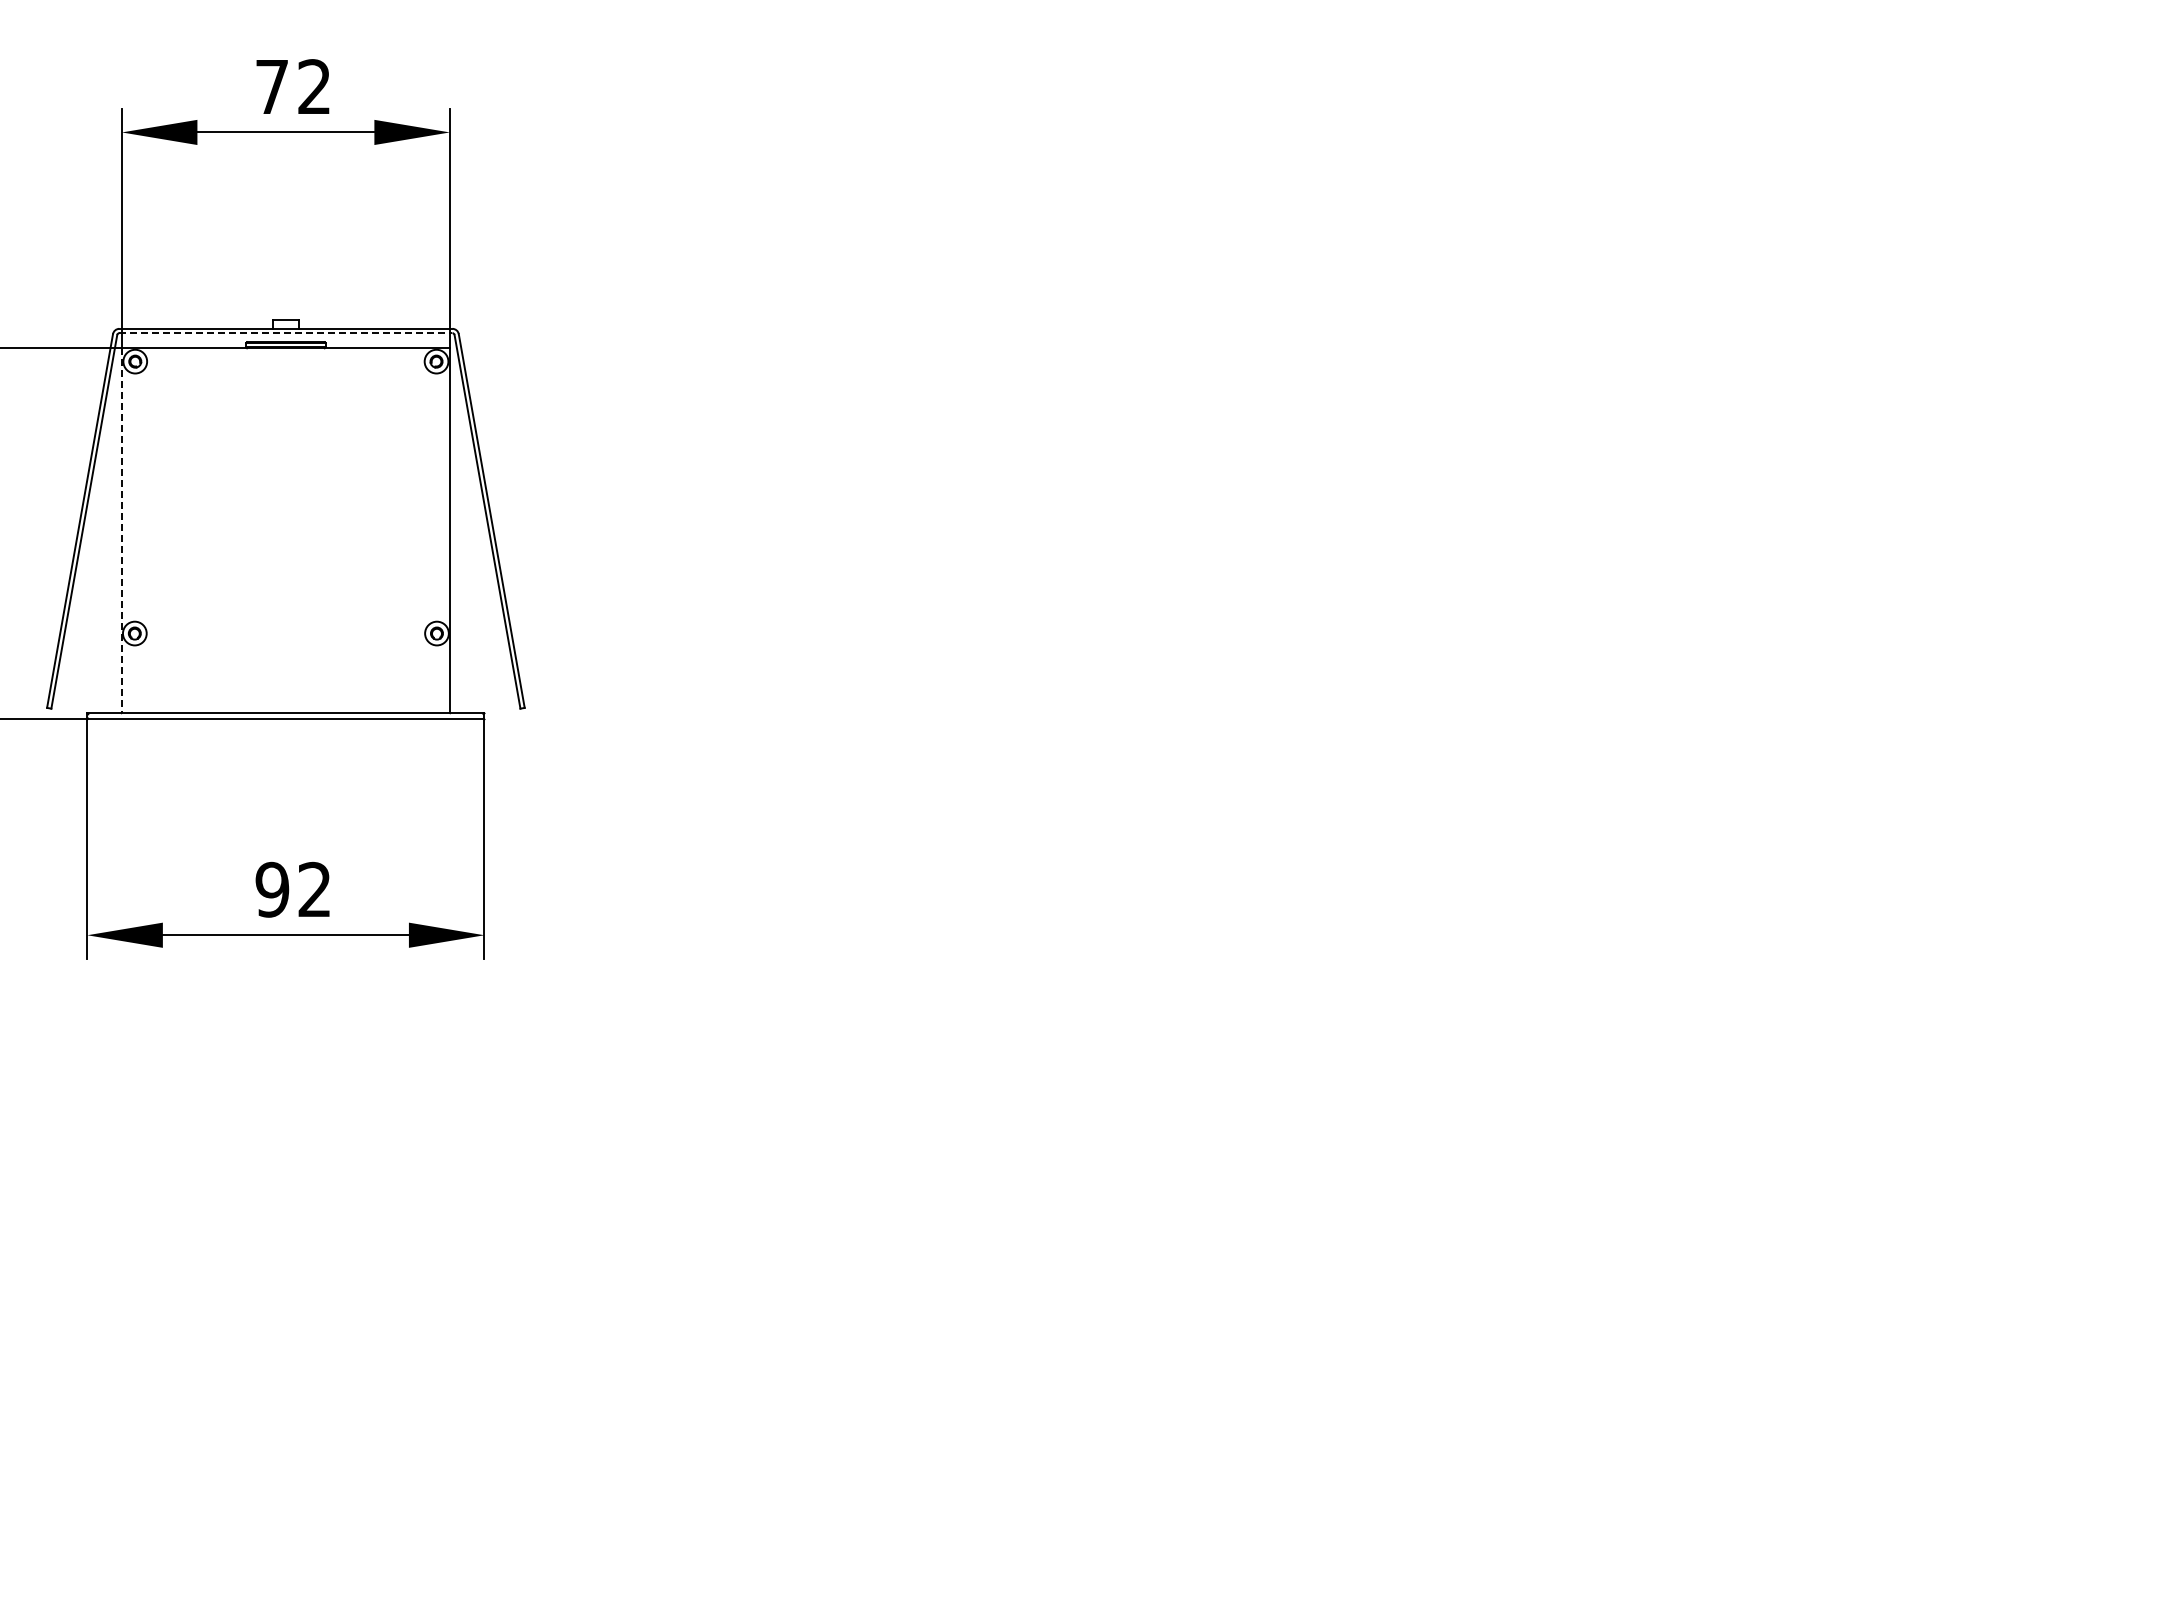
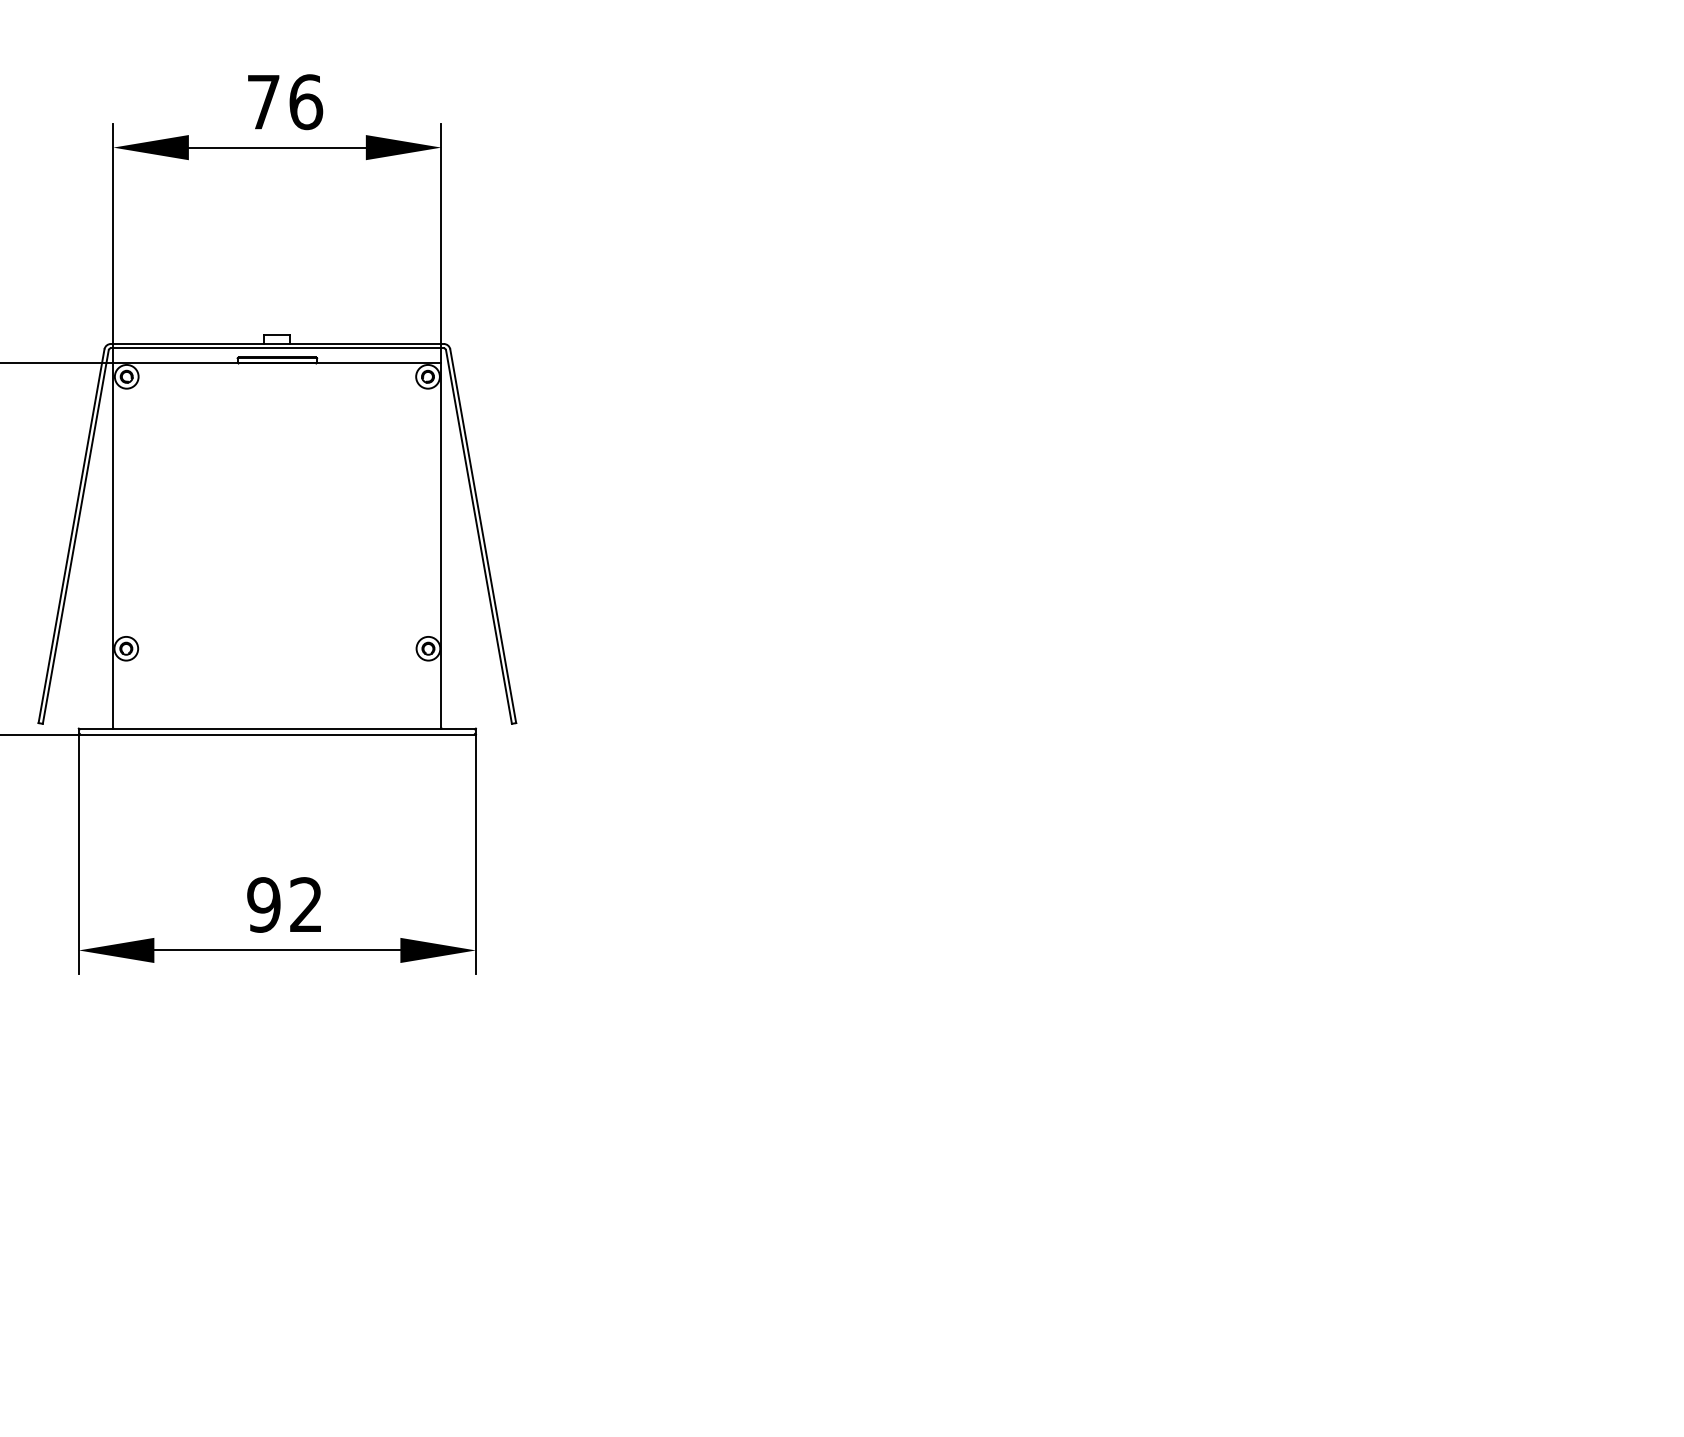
text: (314, 86) -> (305, 101), 72 -> 76
line: (285, 333) -> (276, 348), dashed -> solid
line: (121, 530) -> (112, 545), dashed -> solid

